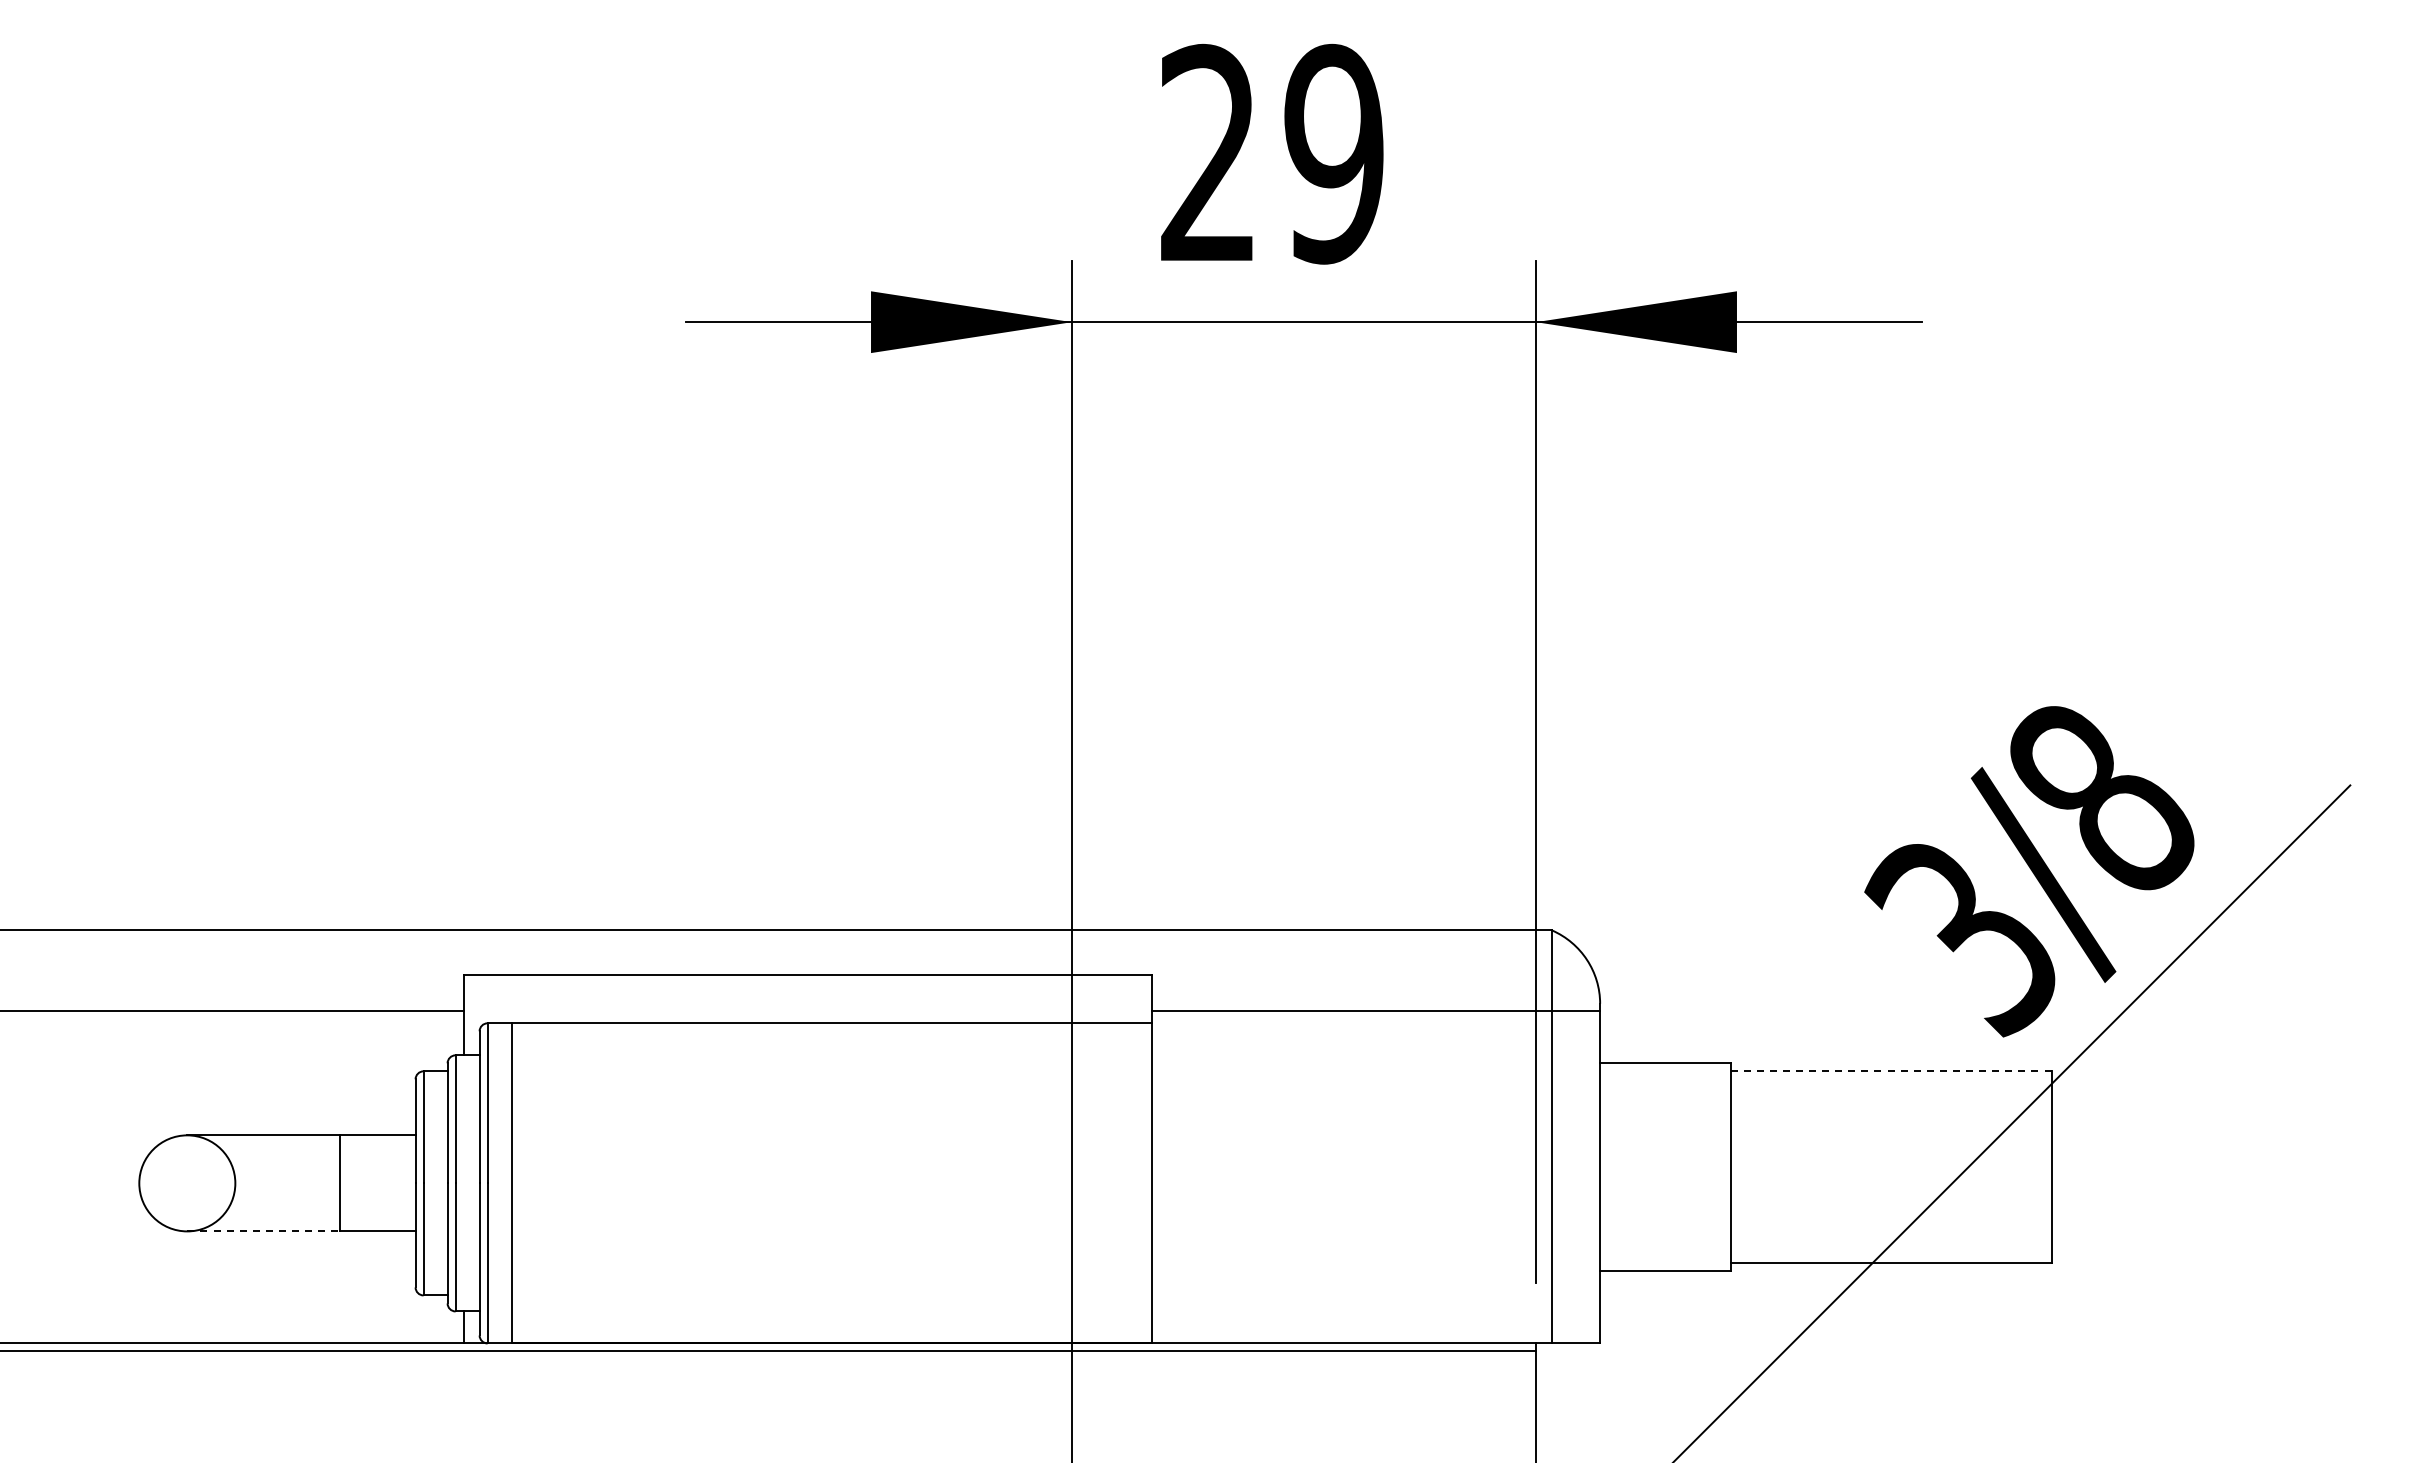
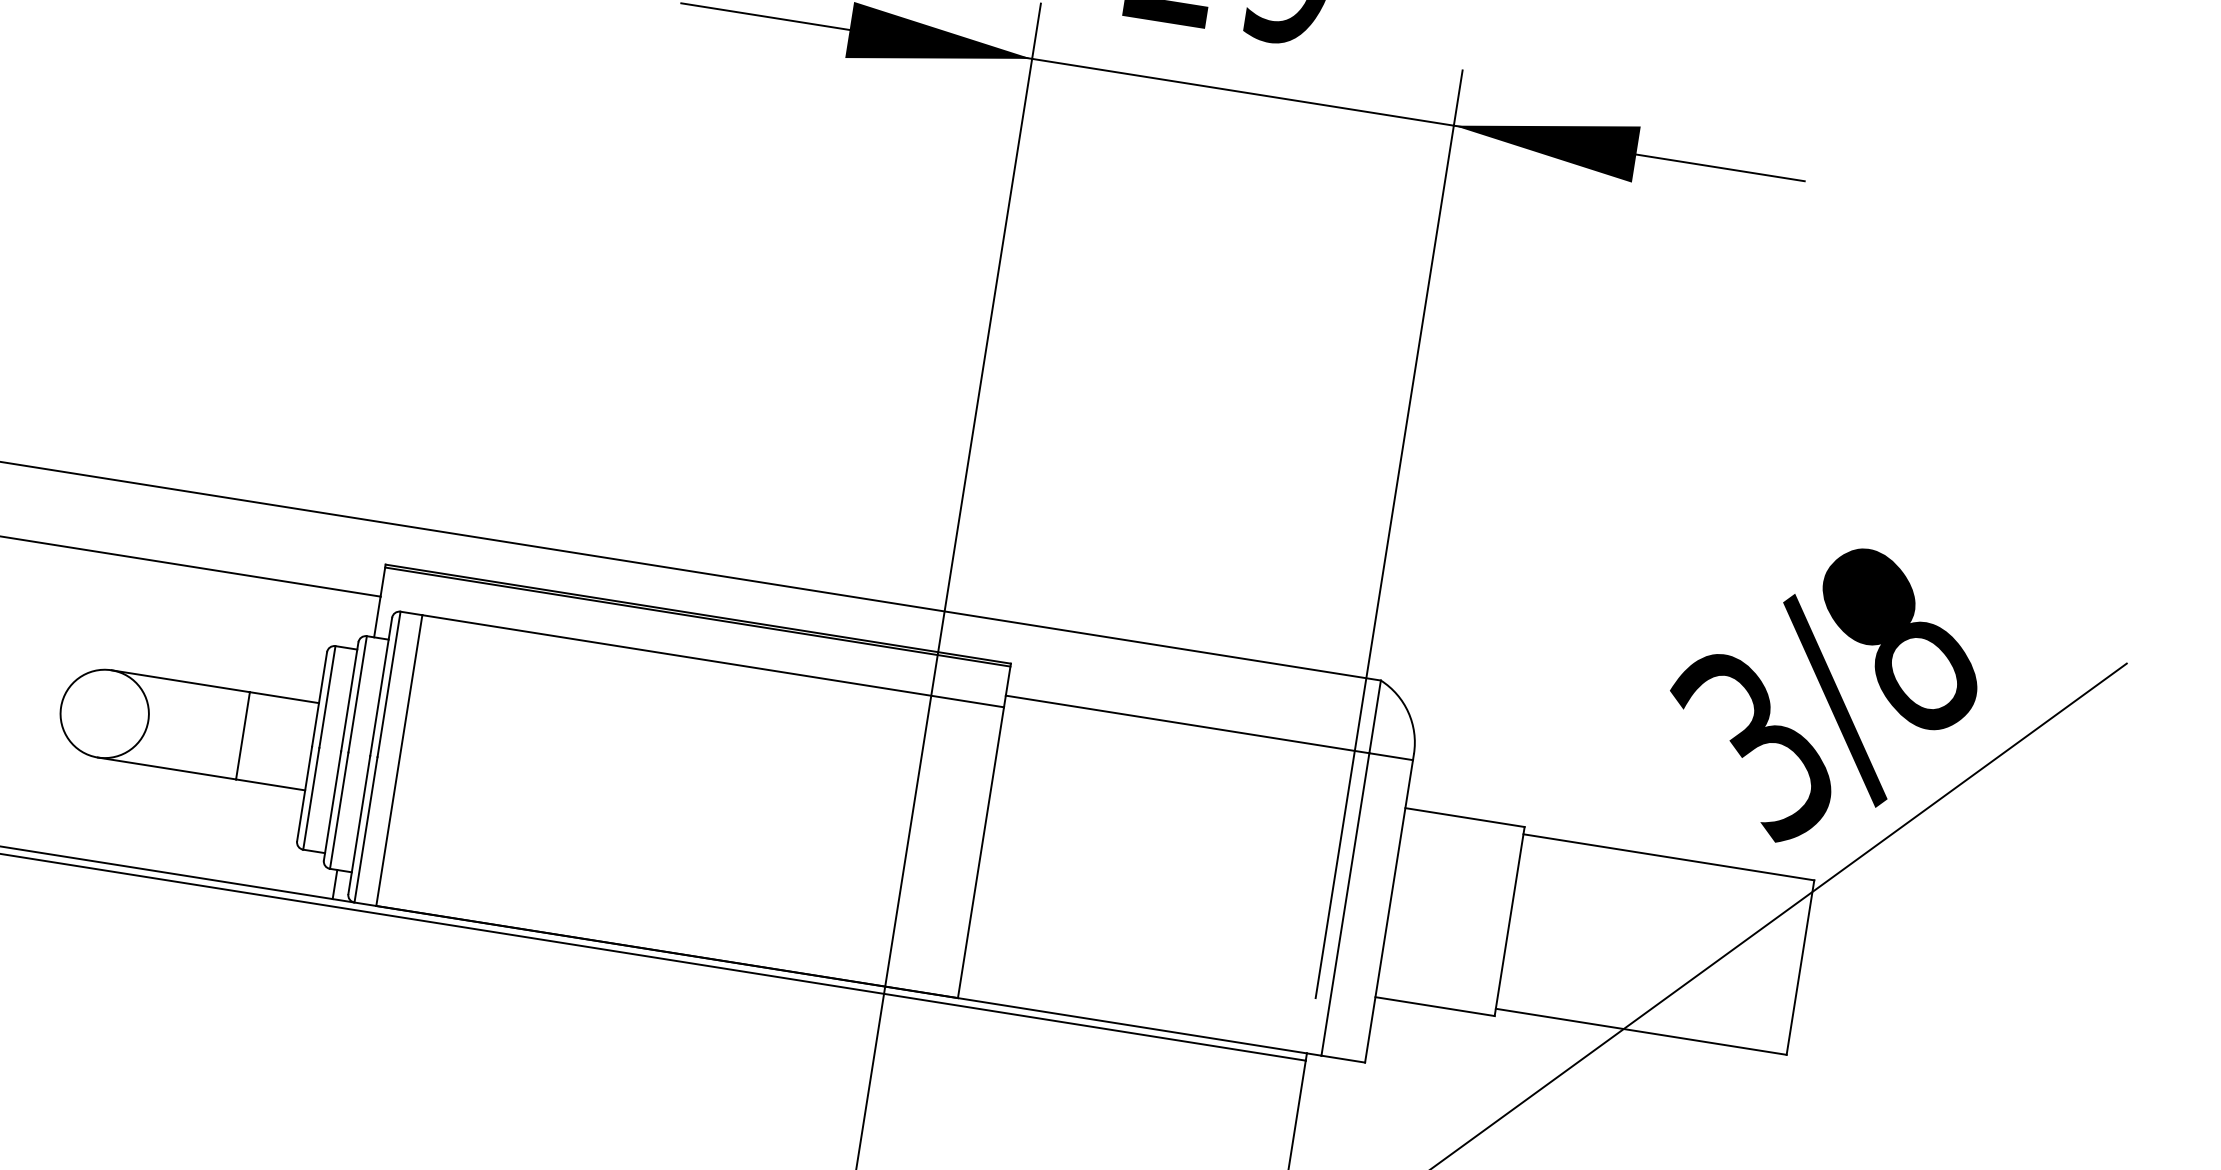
line: (807, 978) -> (697, 617), added
line: (1890, 1071) -> (1667, 857), dashed -> solid
line: (263, 1231) -> (167, 768), dashed -> solid

